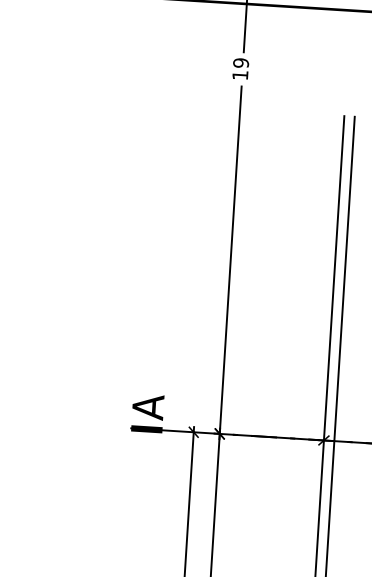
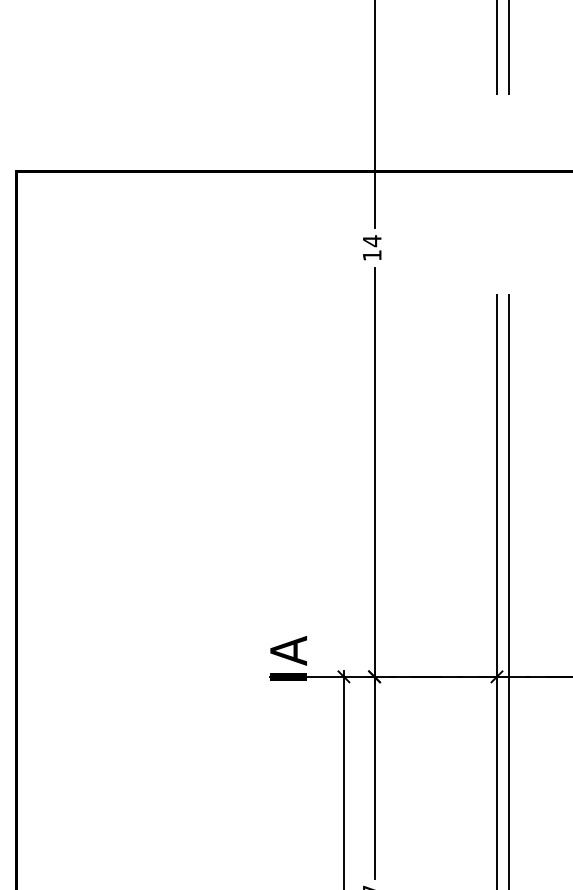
text: (240, 63) -> (371, 241), 19 -> 14

